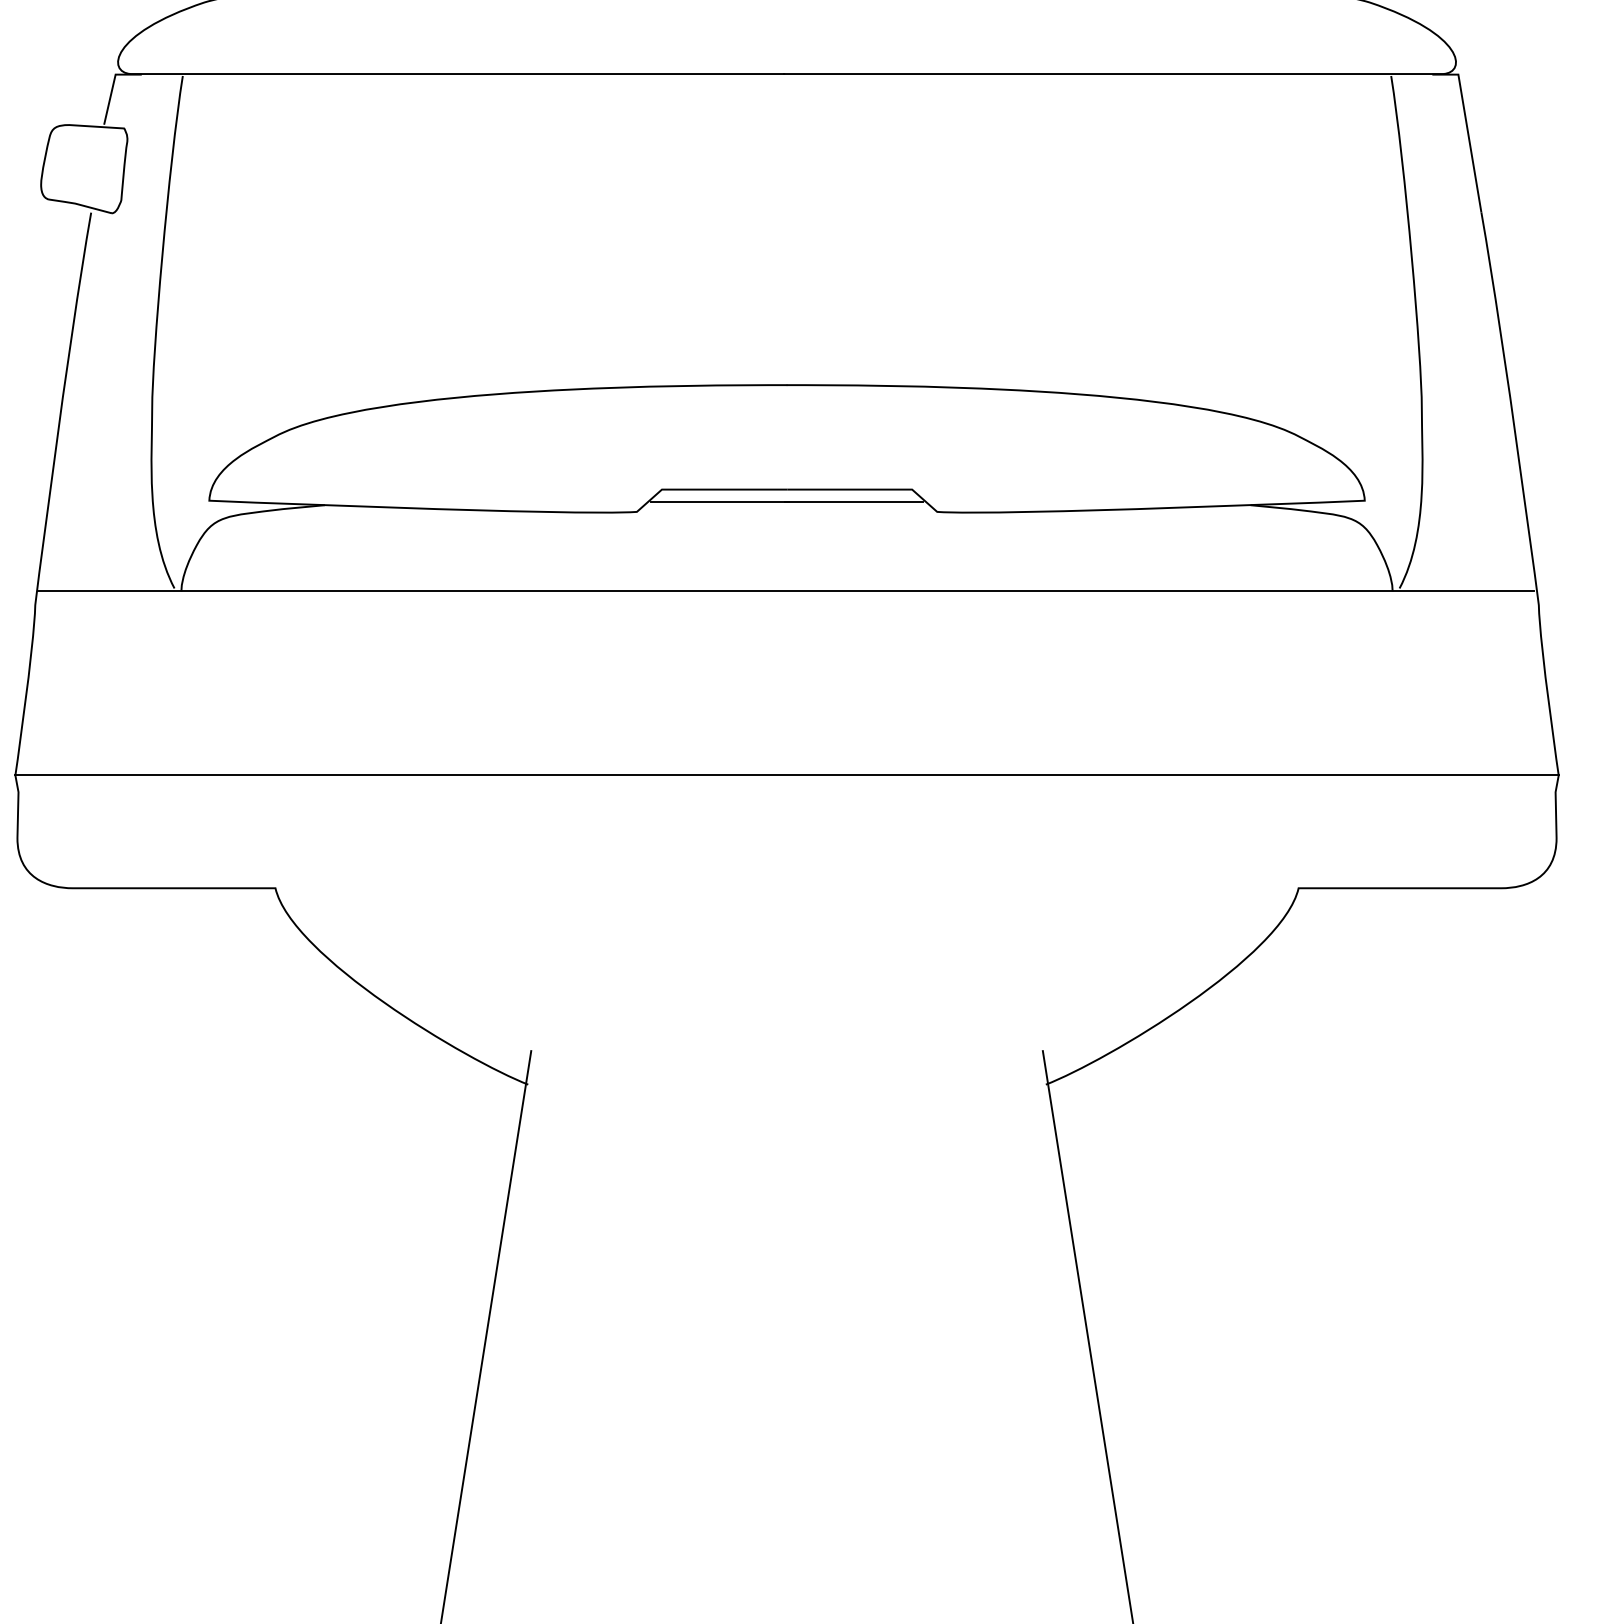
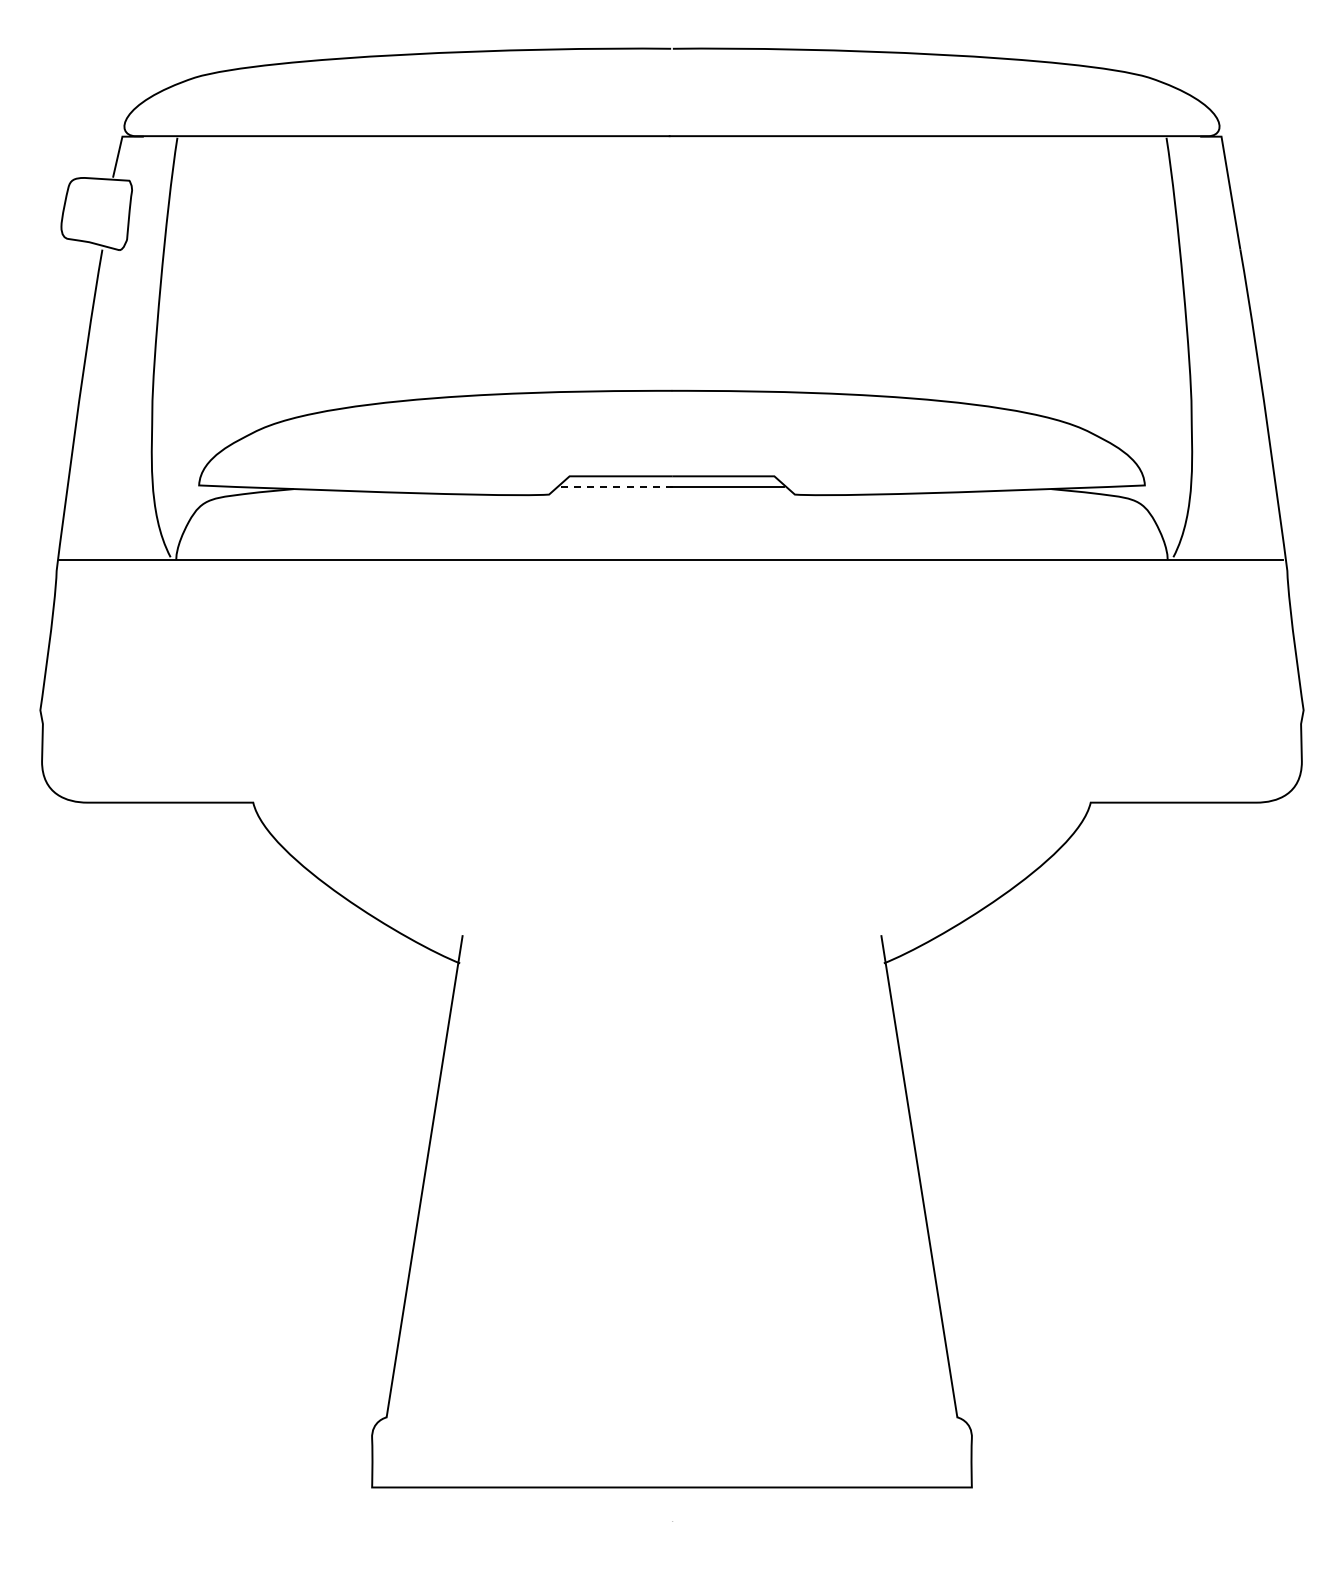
line: (720, 502) -> (617, 486), solid -> dashed
line: (786, 775) -> (671, 710), removed

